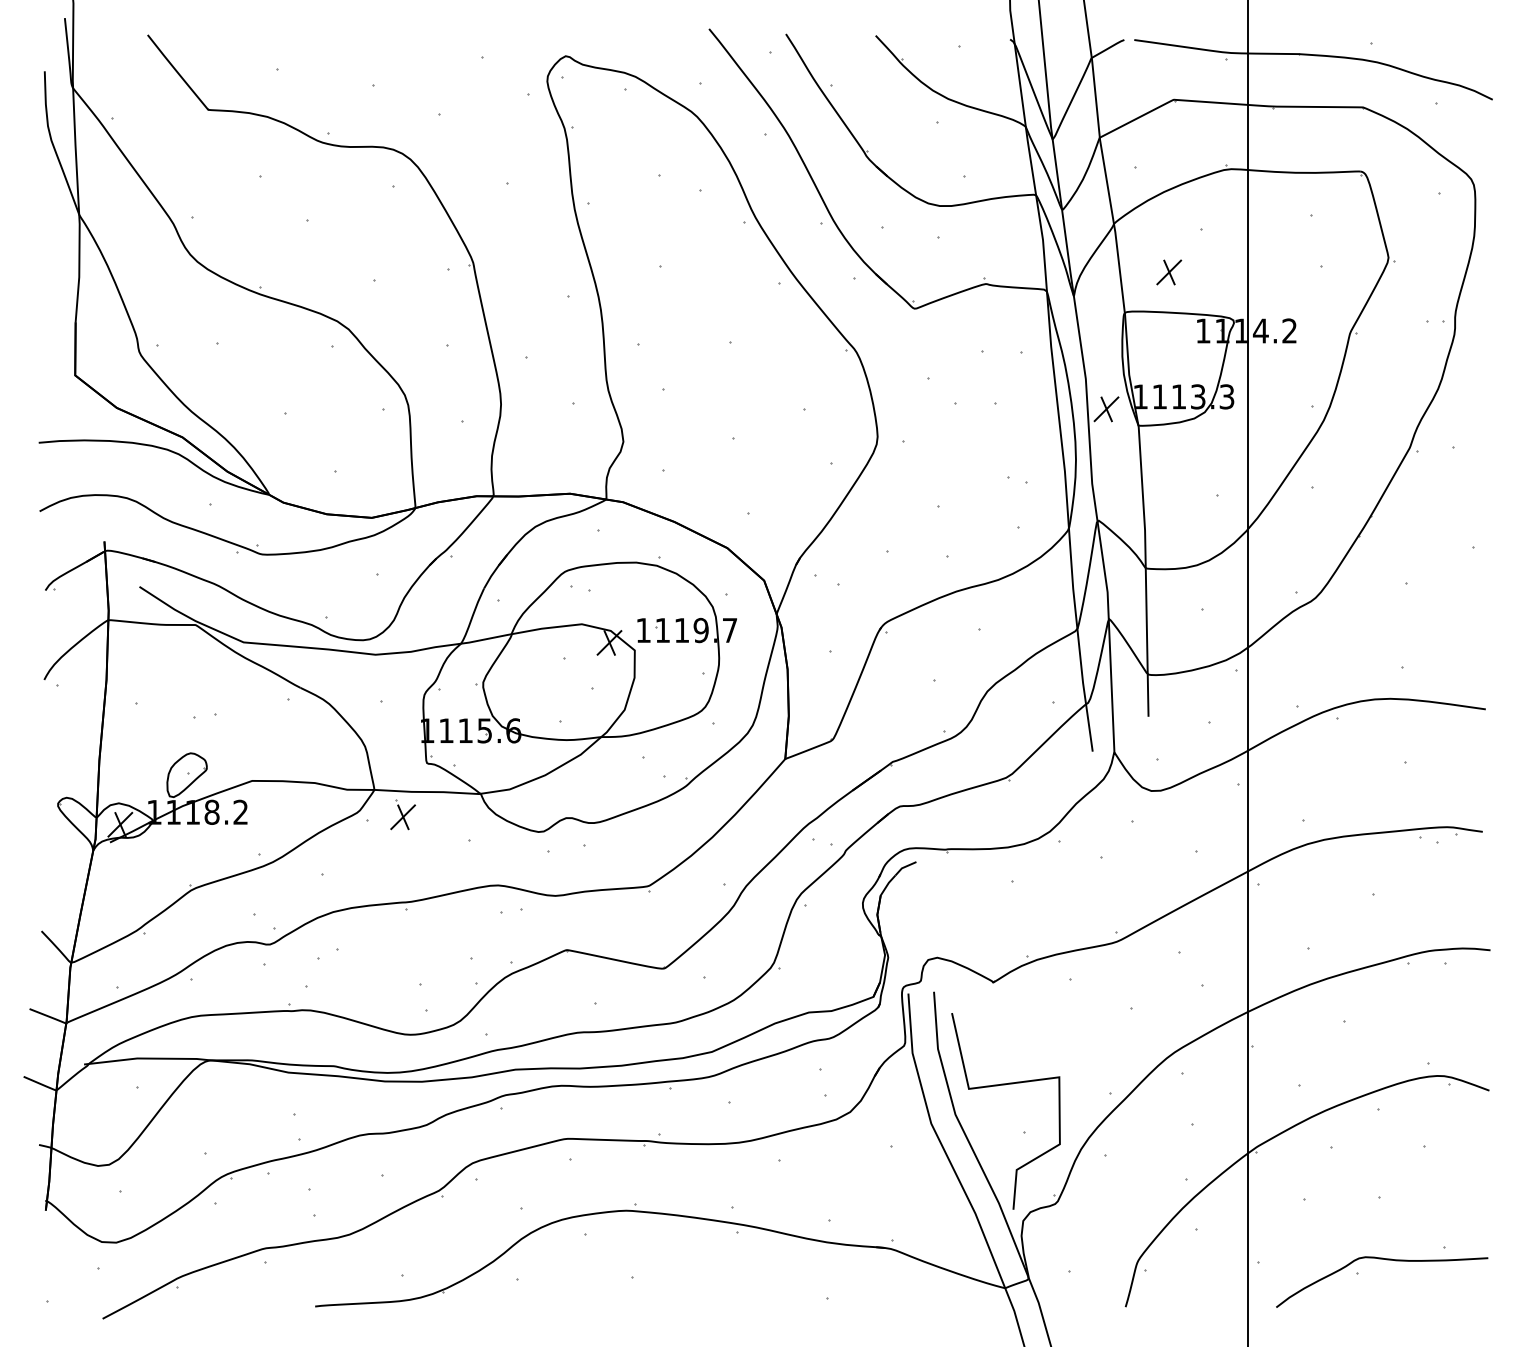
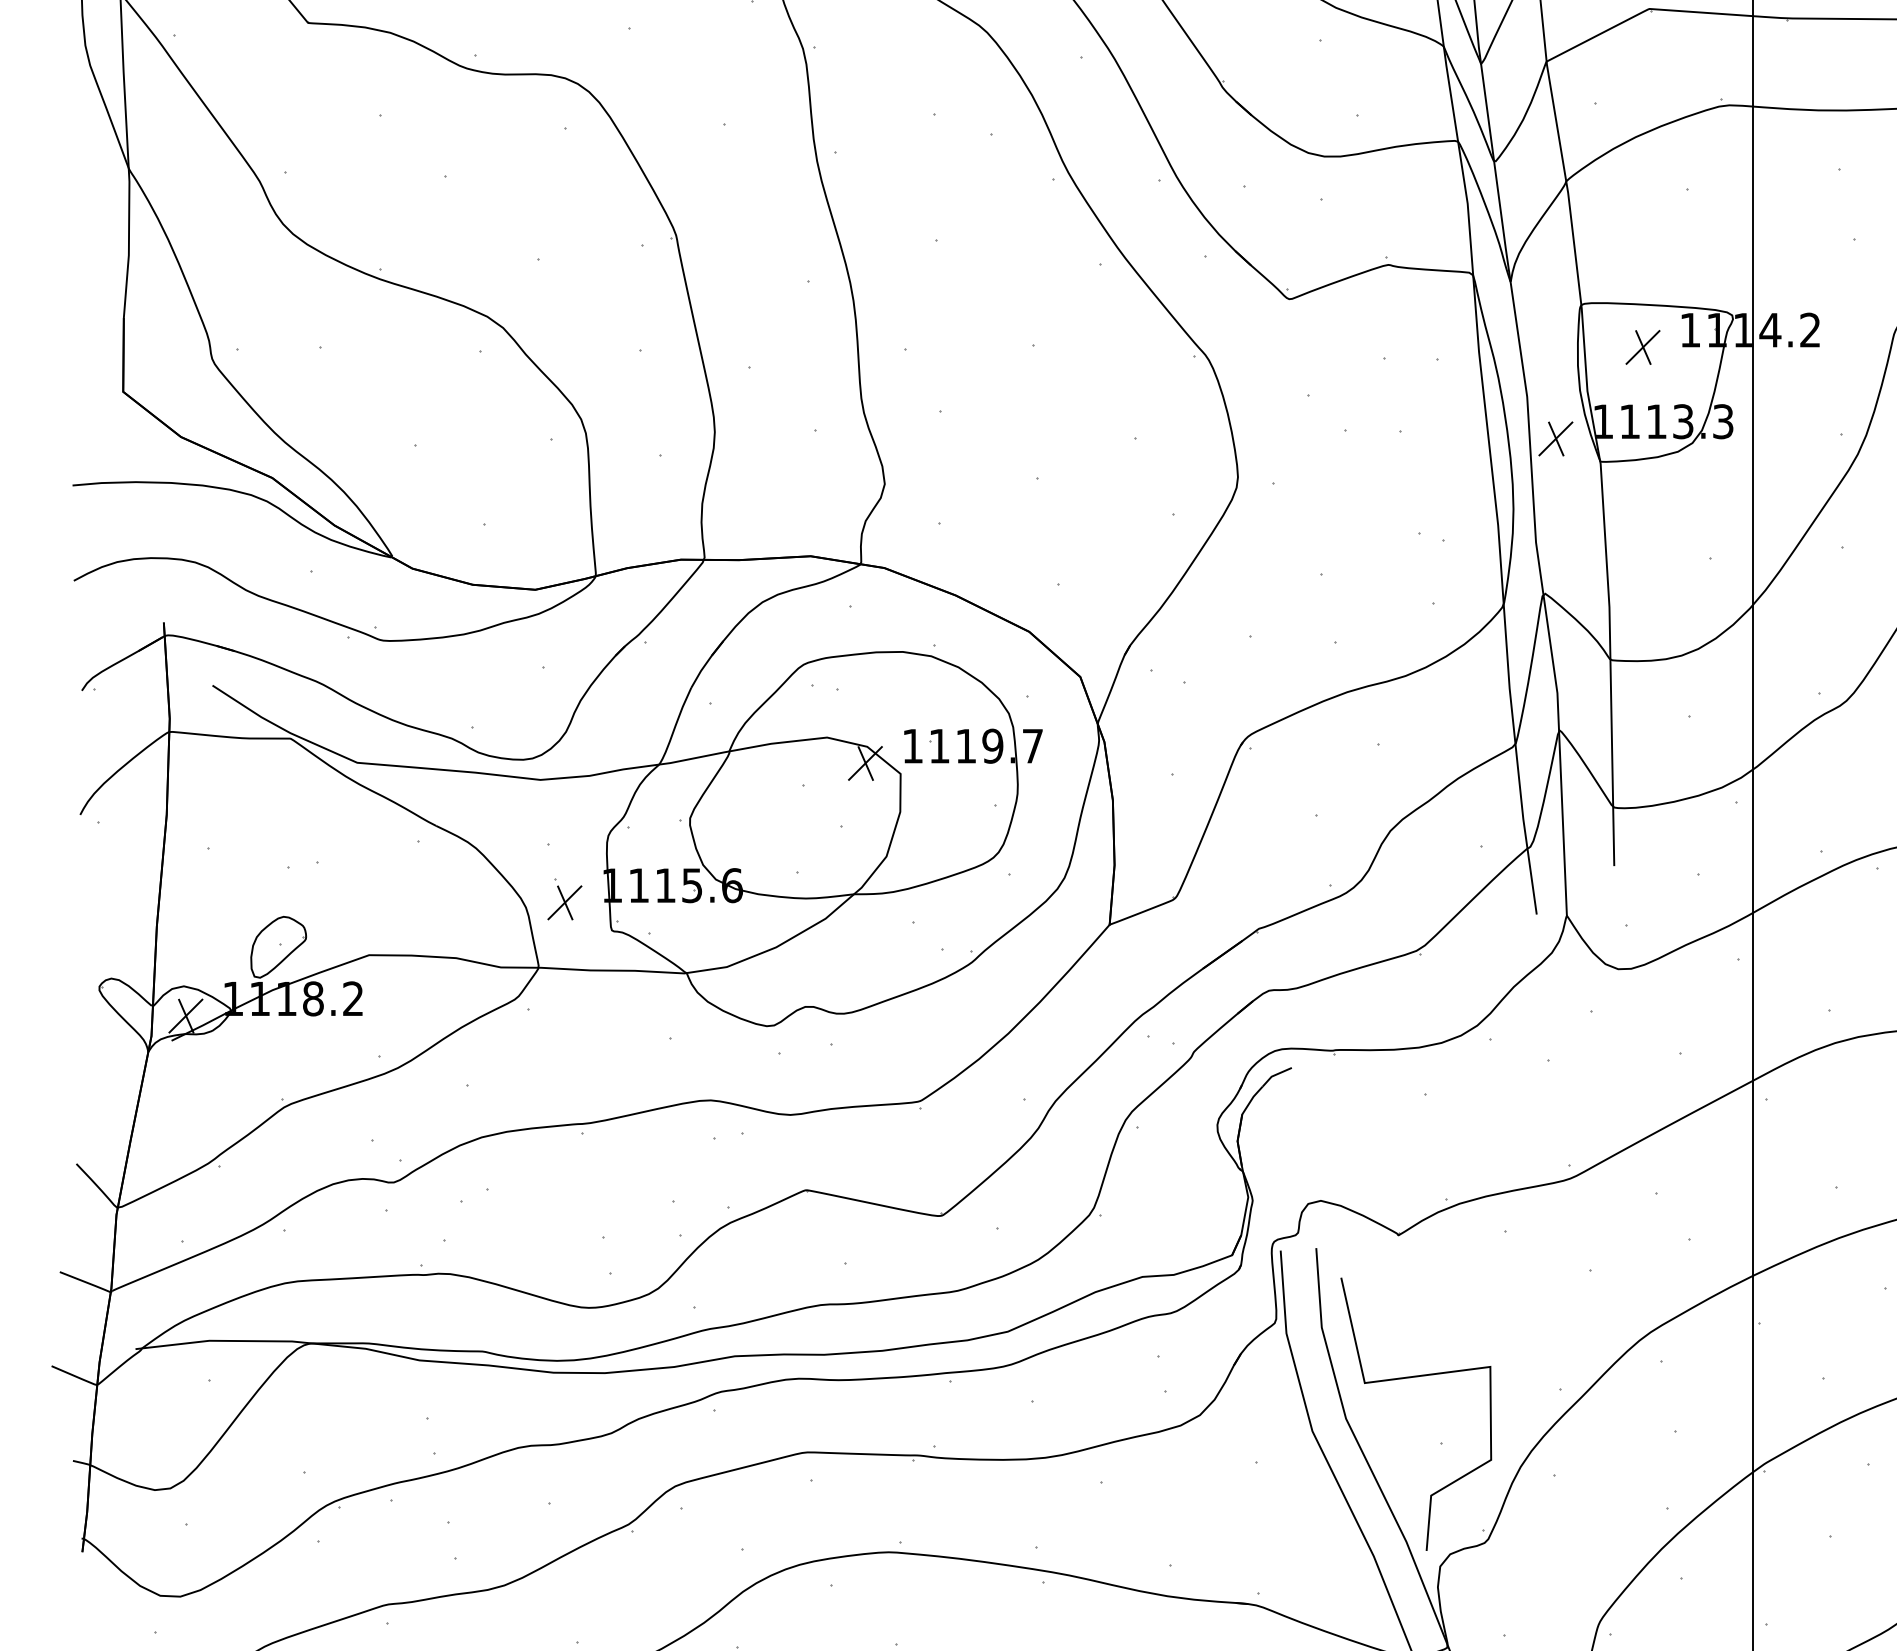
part: (1169, 272) -> (1643, 347), moved
part: (402, 814) -> (563, 899), moved

